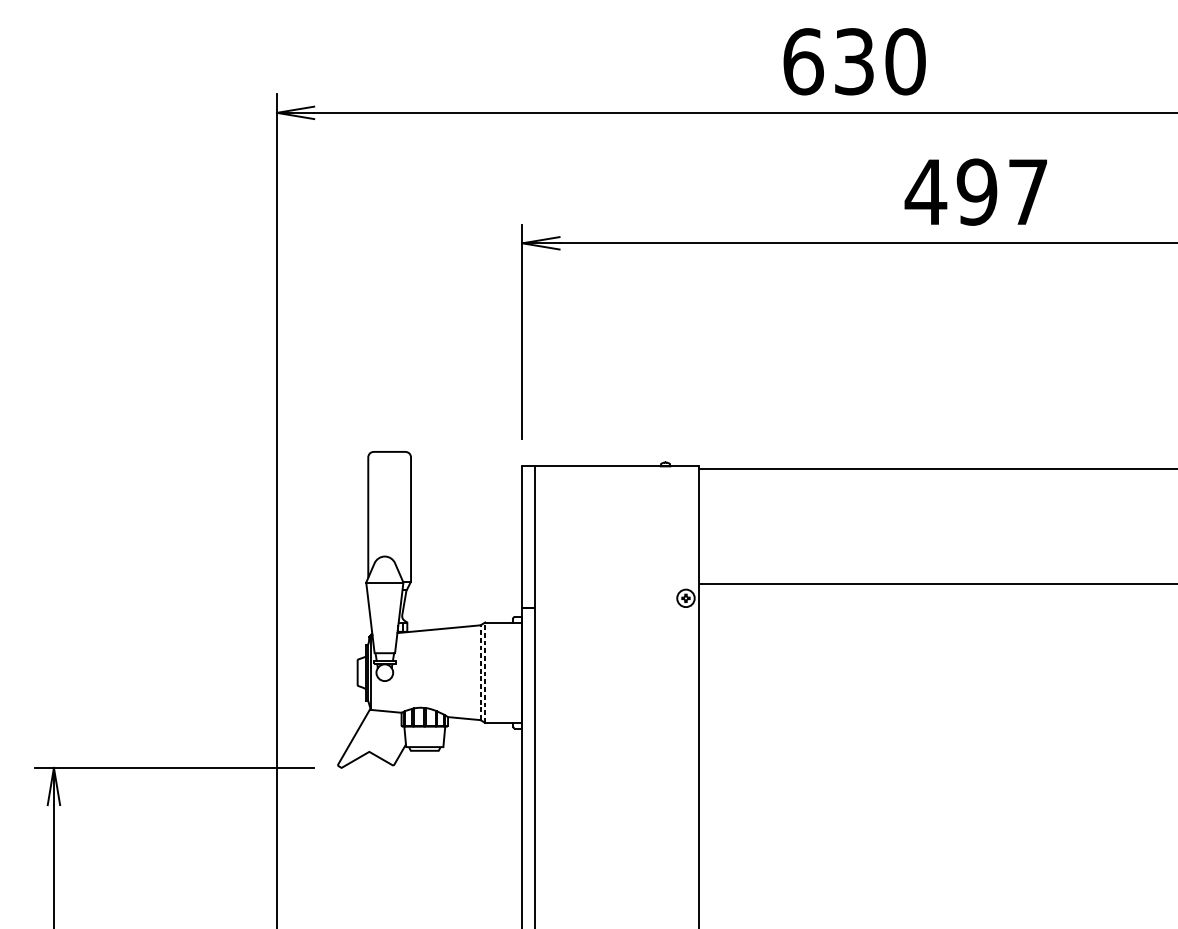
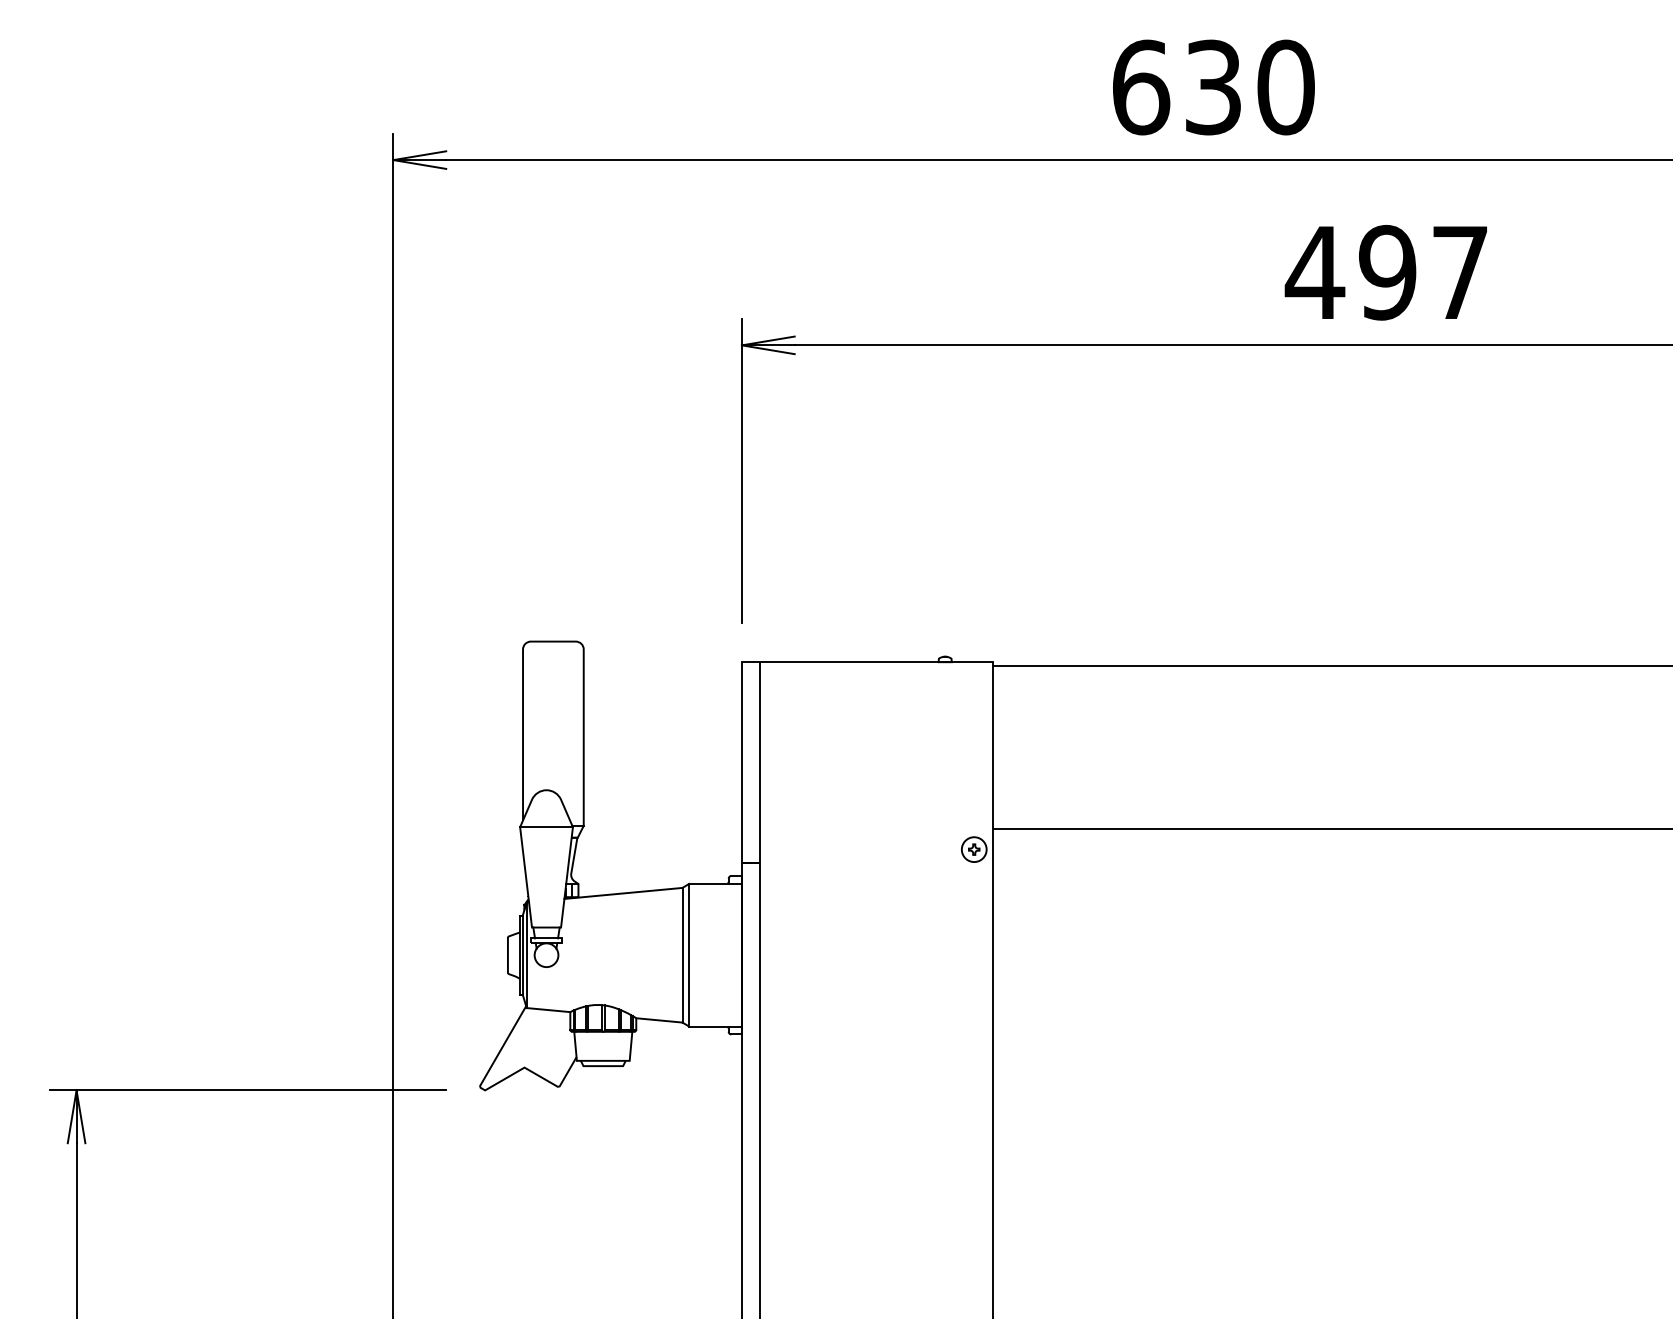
line: (480, 672) -> (682, 954), dashed -> solid
line: (485, 672) -> (689, 954), dashed -> solid

